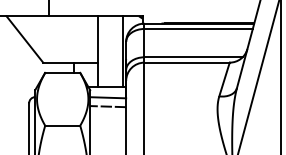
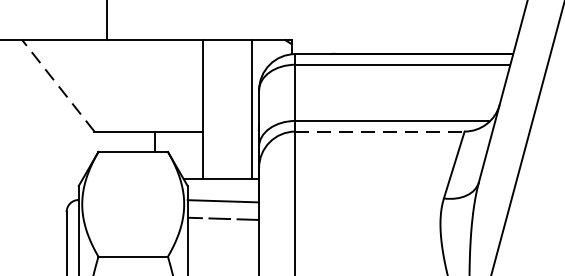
line: (24, 39) -> (57, 85), solid -> dashed
line: (187, 62) -> (380, 131), solid -> dashed

